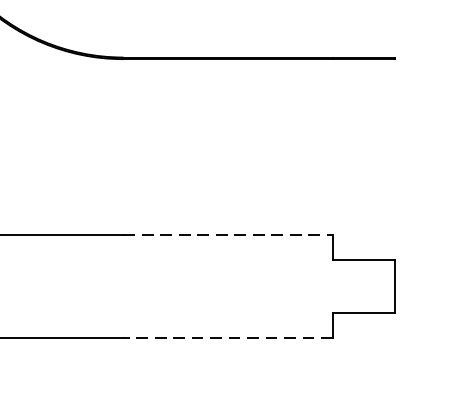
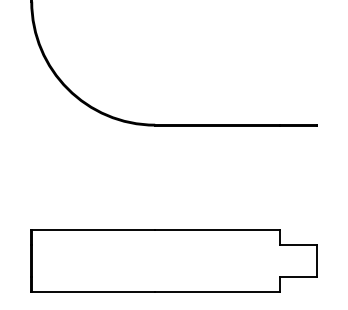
line: (229, 235) -> (218, 230), dashed -> solid
line: (228, 337) -> (217, 291), dashed -> solid

